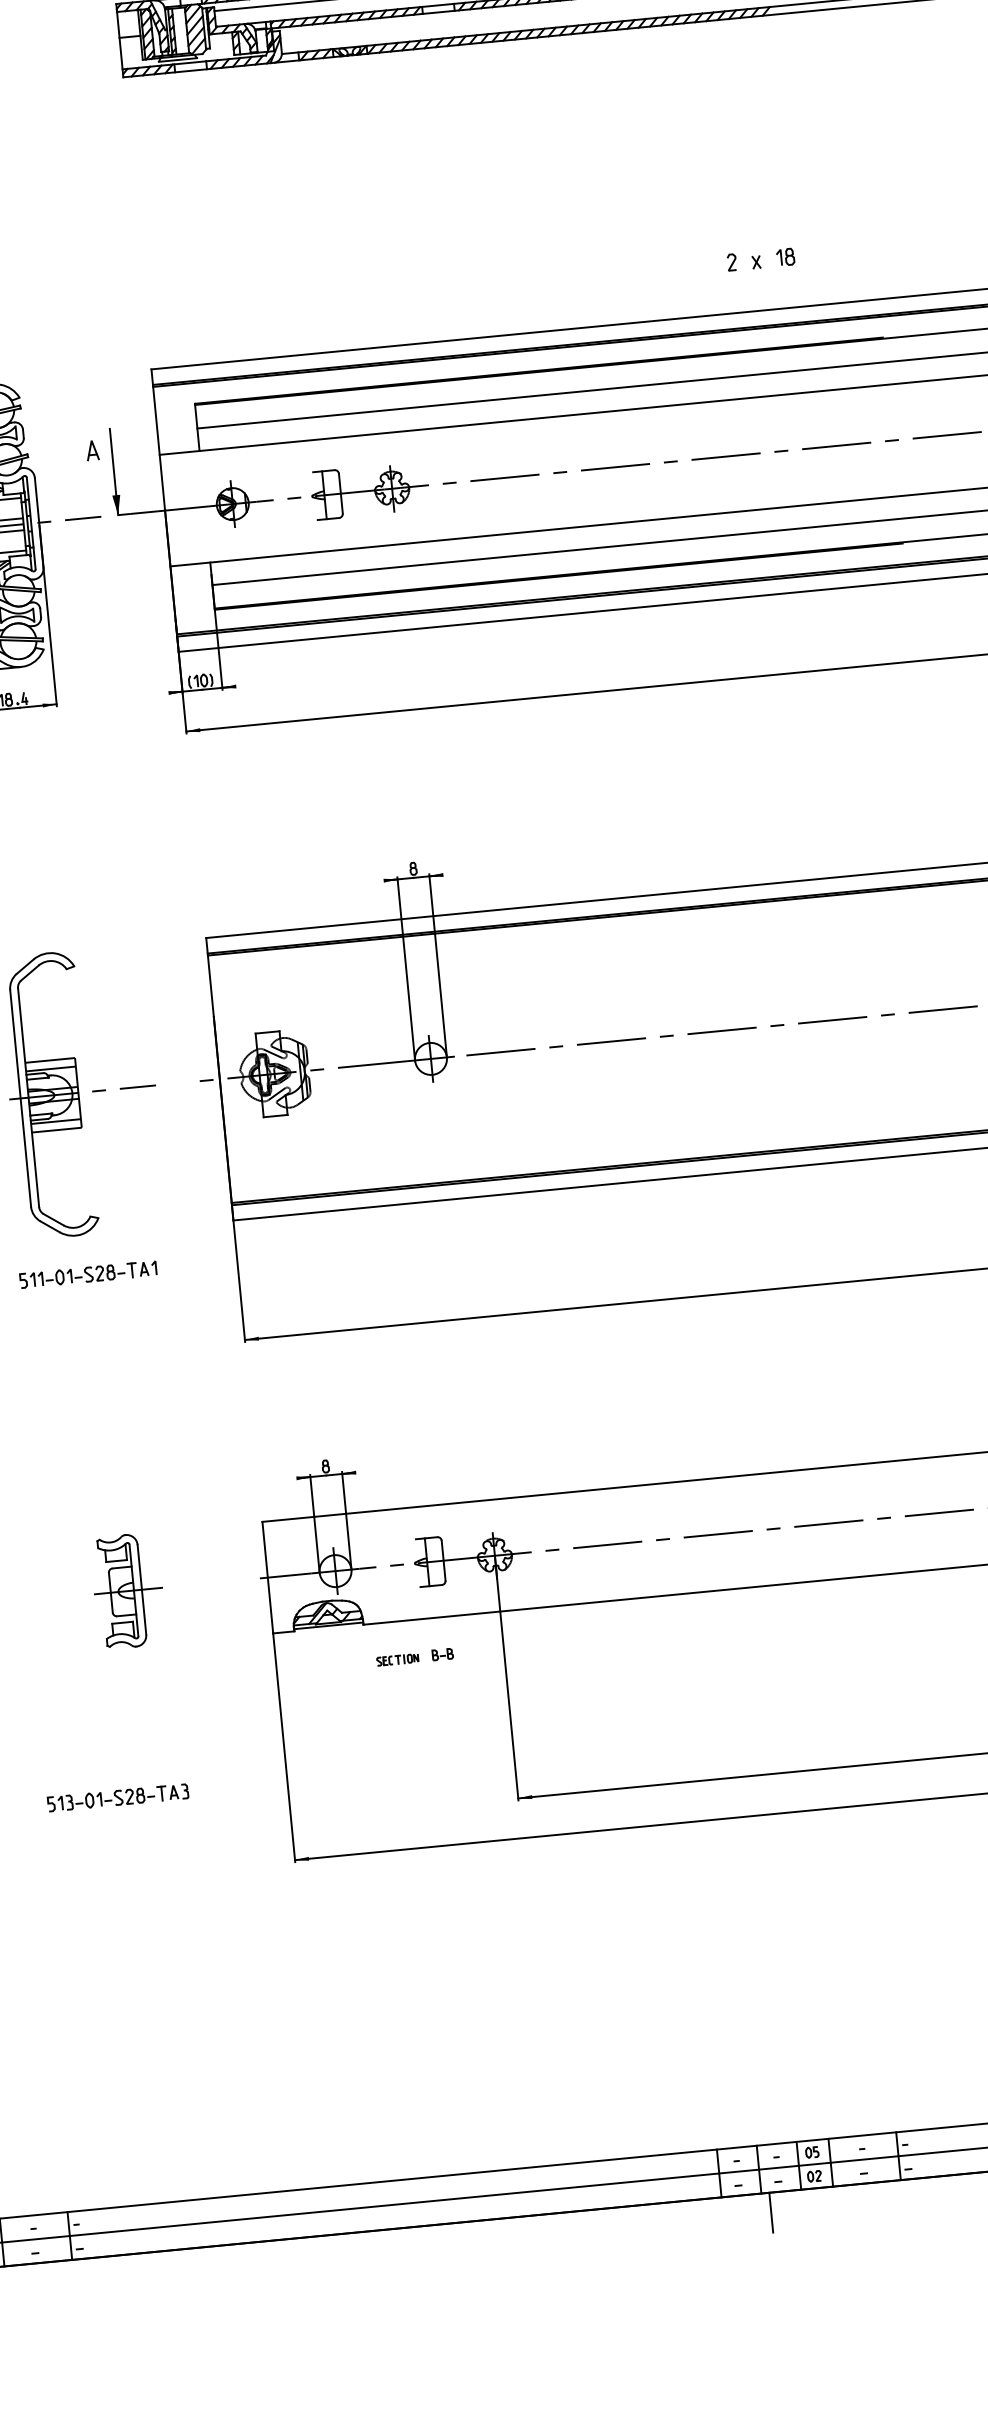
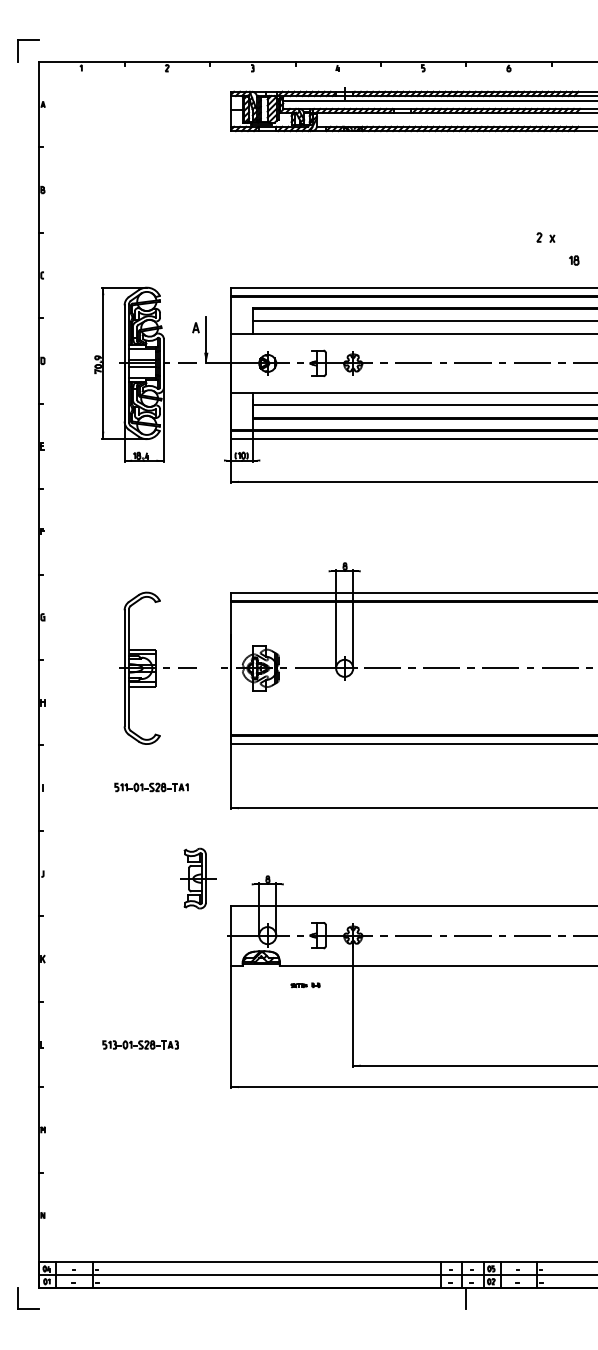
part: (743, 261) -> (545, 237), moved
part: (88, 1274) -> (151, 787), moved
part: (128, 1590) -> (198, 878), moved
part: (414, 1655) -> (305, 984), size x0.7

